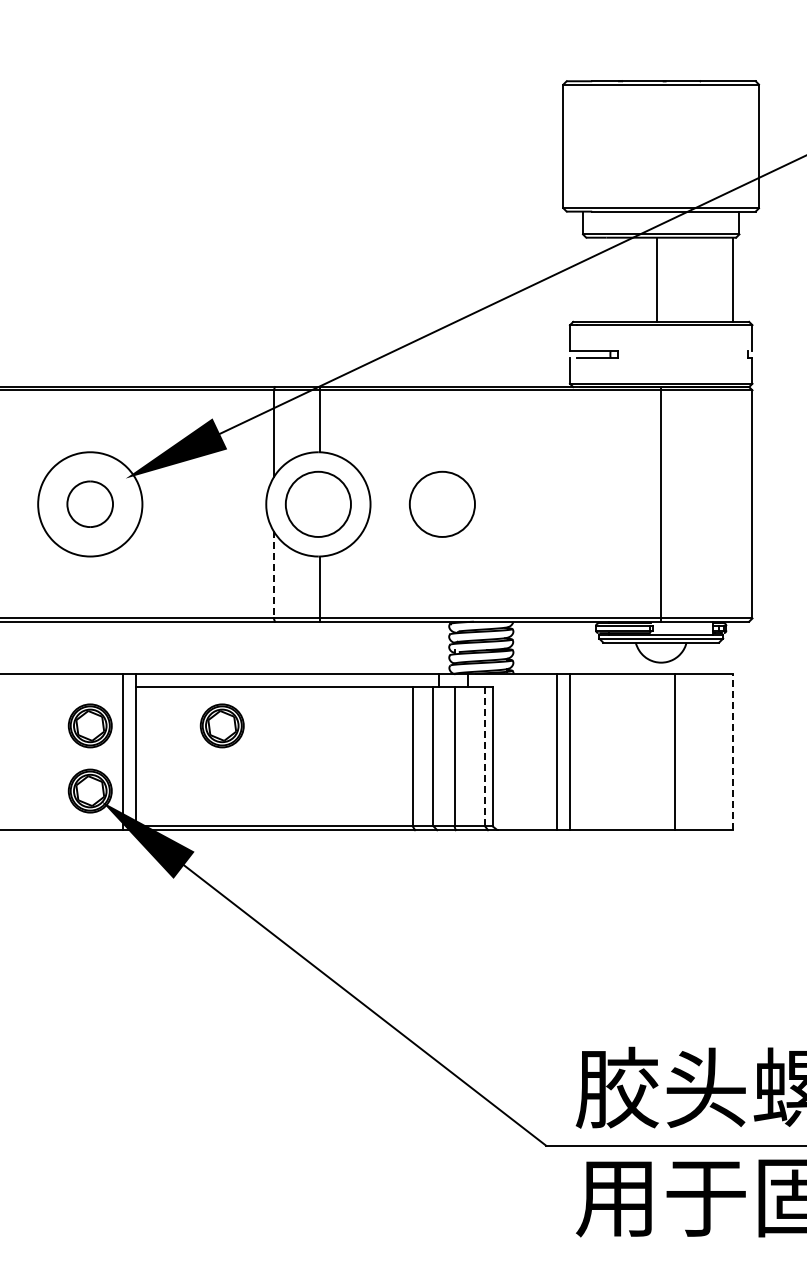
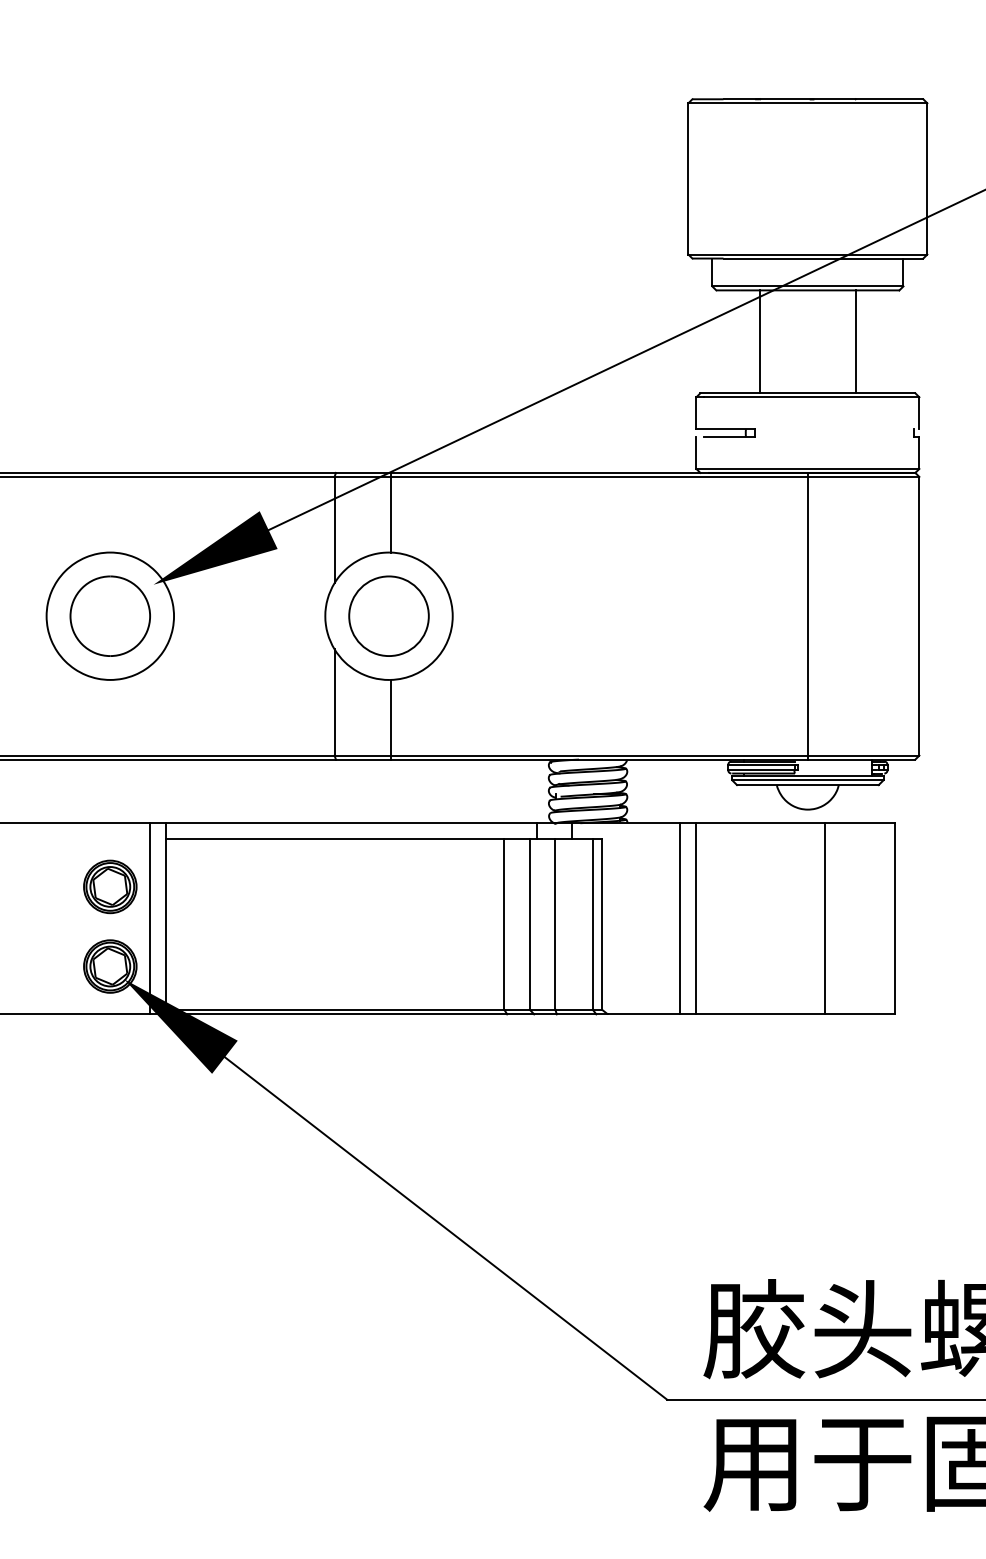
line: (657, 279) -> (760, 341), moved
line: (733, 279) -> (855, 341), moved
part: (89, 503) -> (109, 615), size x1.43
circle: (441, 503) -> (539, 615), removed
line: (273, 574) -> (334, 701), dashed -> solid
part: (221, 725) -> (270, 886), removed
line: (732, 751) -> (894, 918), dashed -> solid
line: (485, 756) -> (593, 924), dashed -> solid

